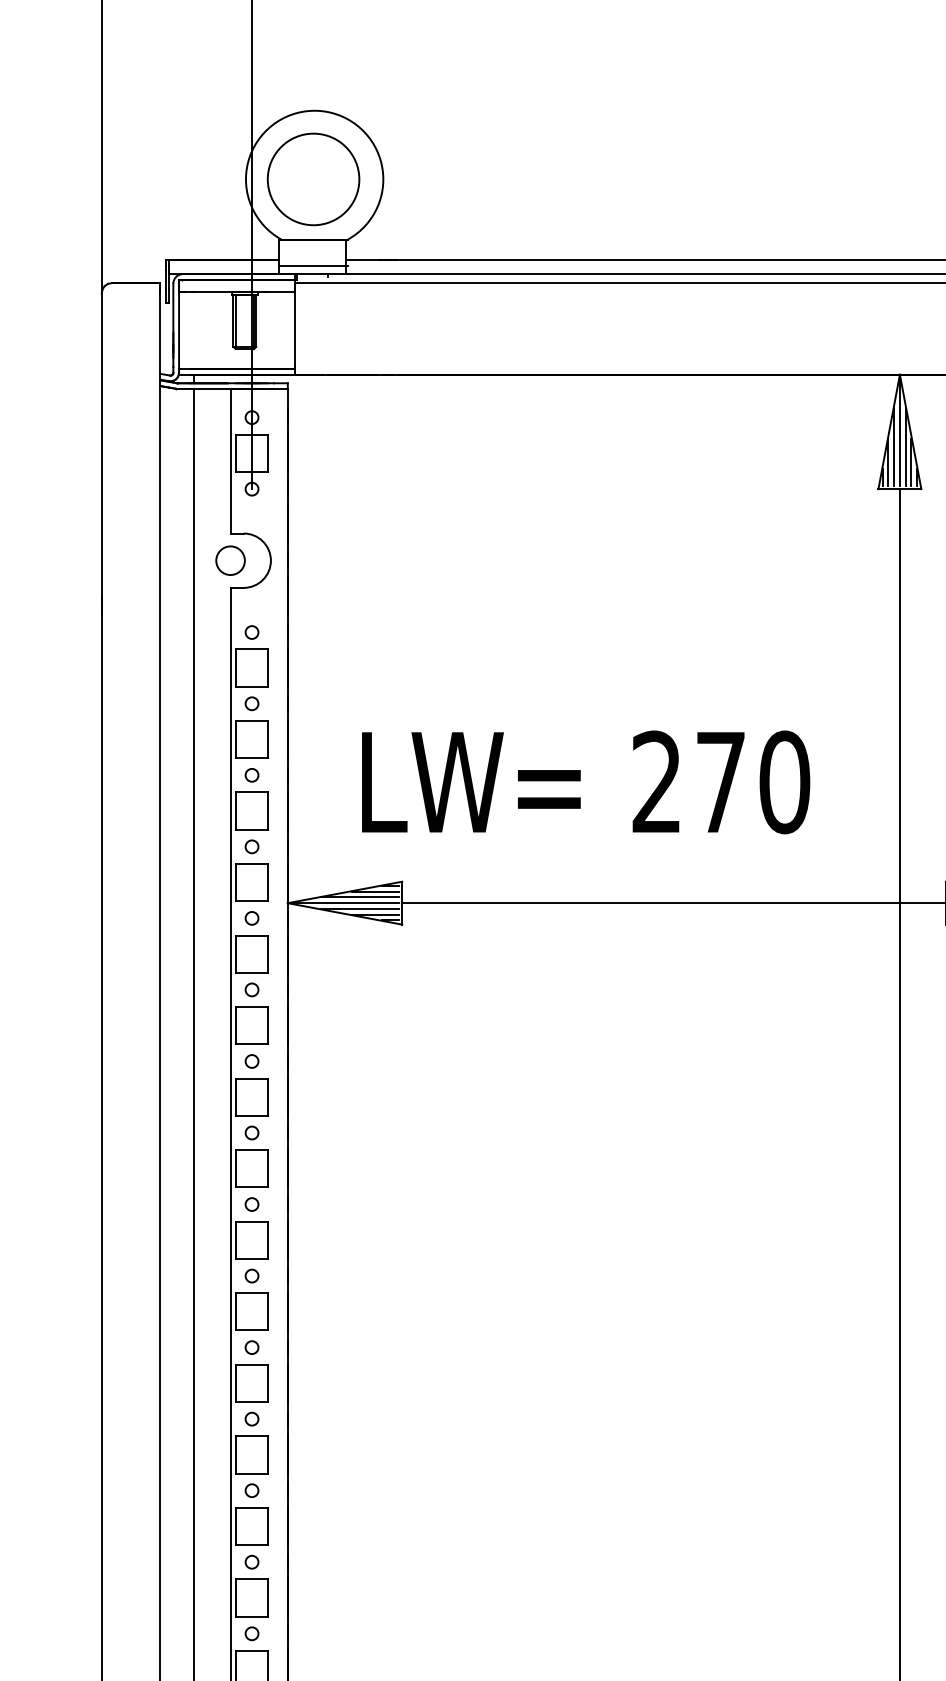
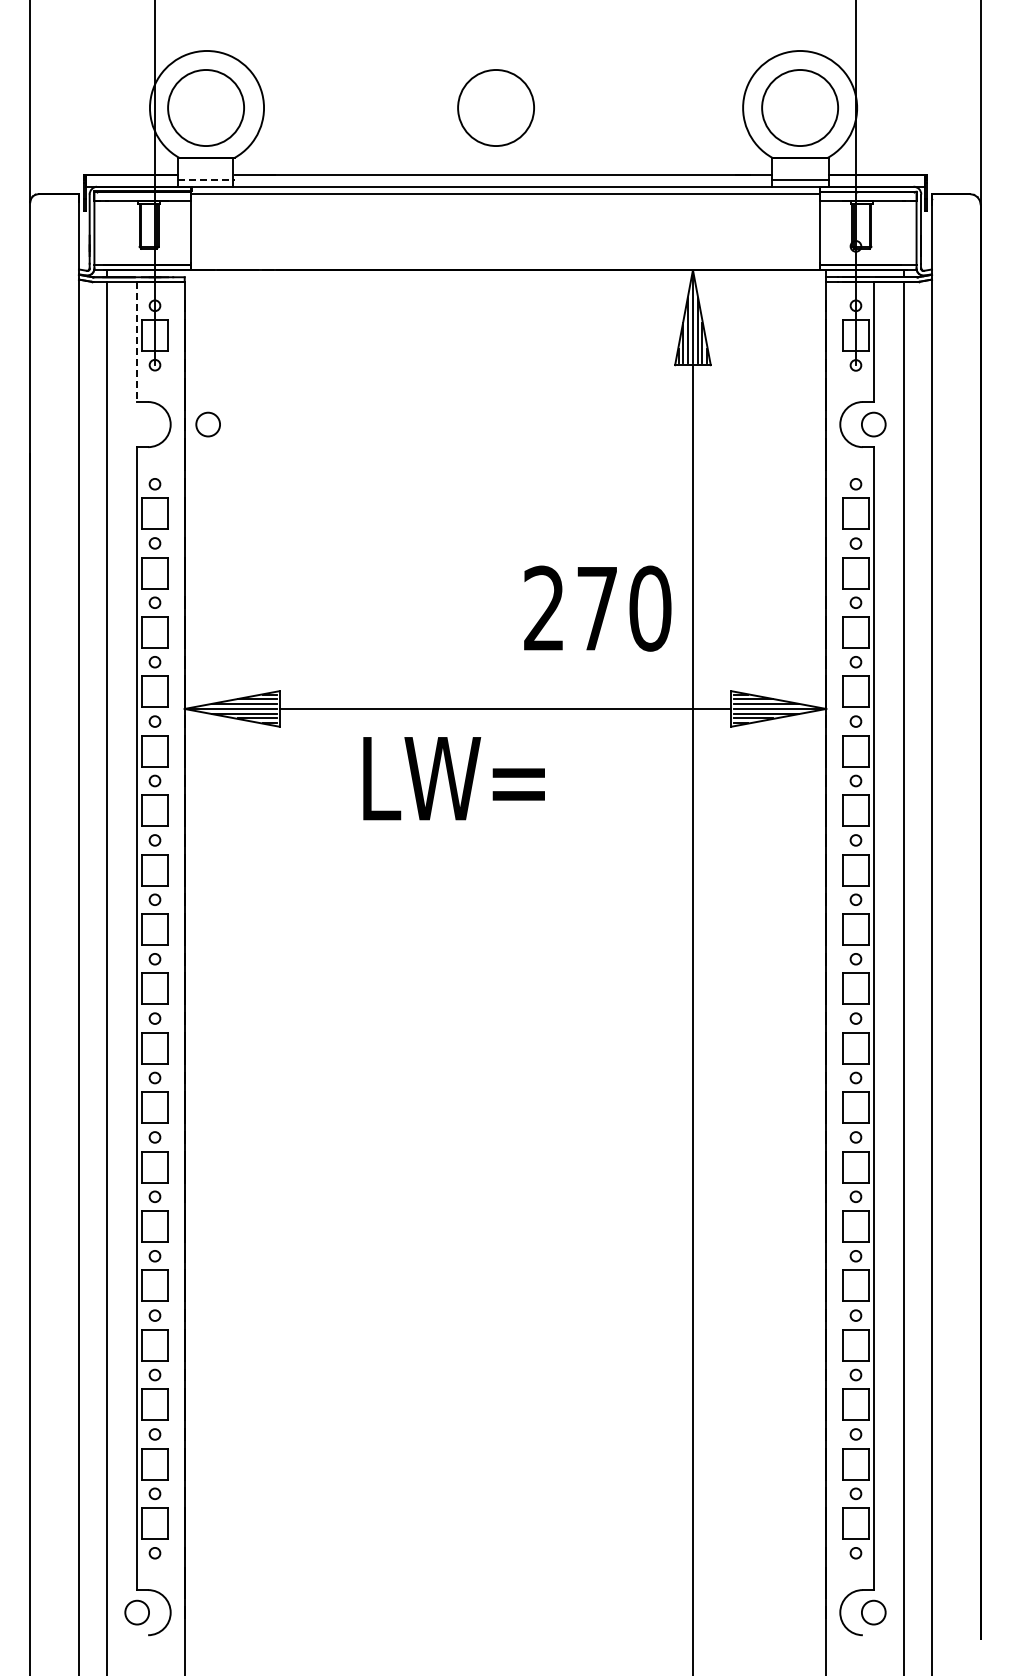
circle: (662, 178) -> (495, 107), added
line: (314, 265) -> (206, 179), solid -> dashed
line: (230, 461) -> (137, 342), solid -> dashed
circle: (229, 560) -> (207, 424), moved
text: (470, 782) -> (453, 778), moved
text: (721, 782) -> (597, 608), moved

